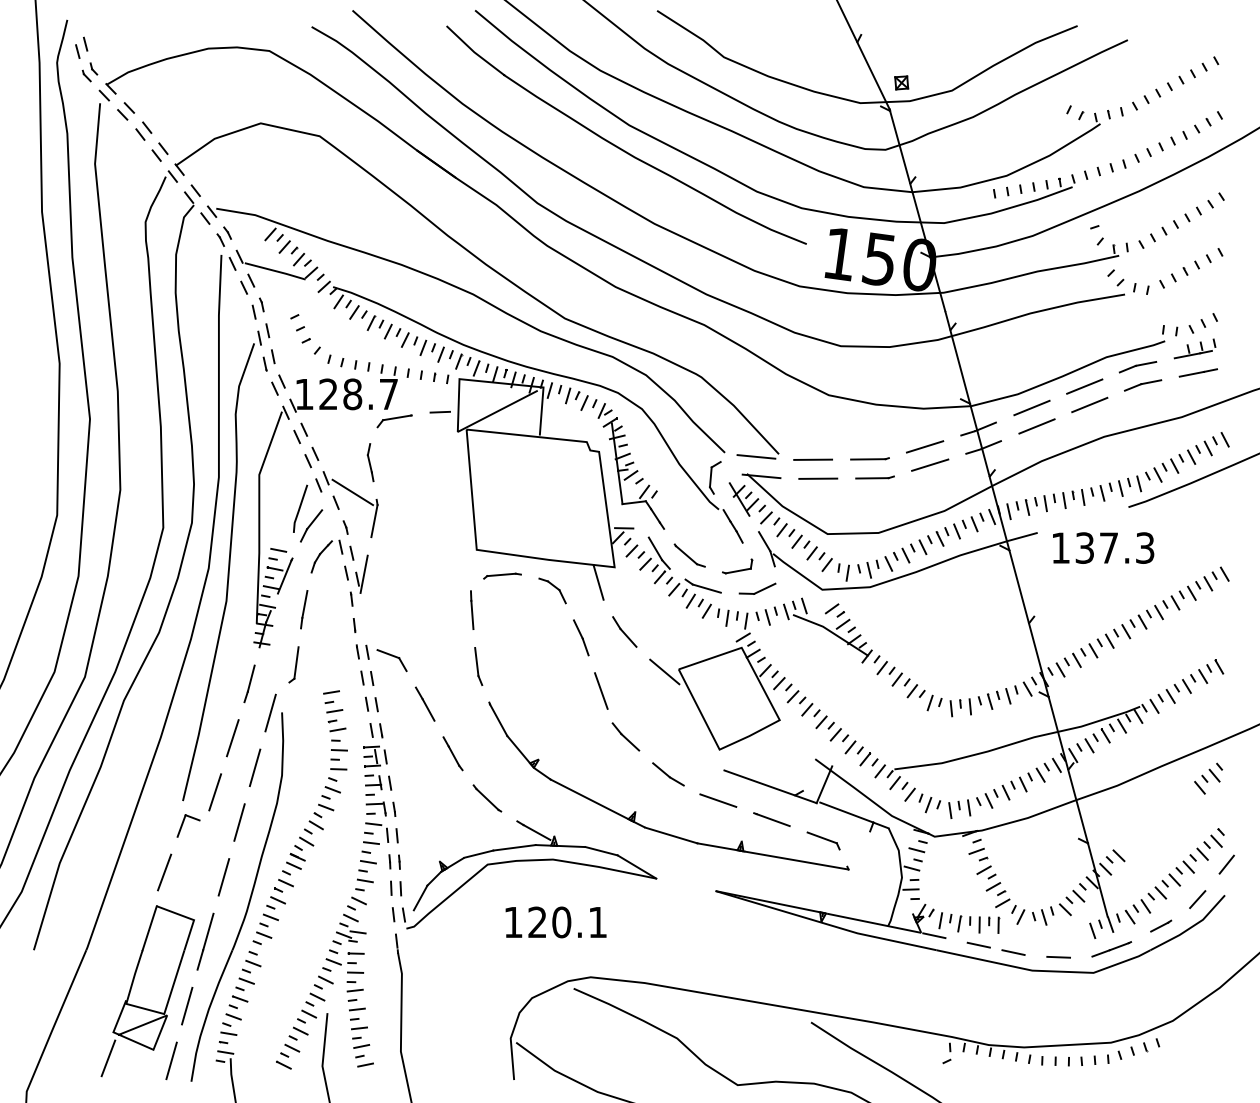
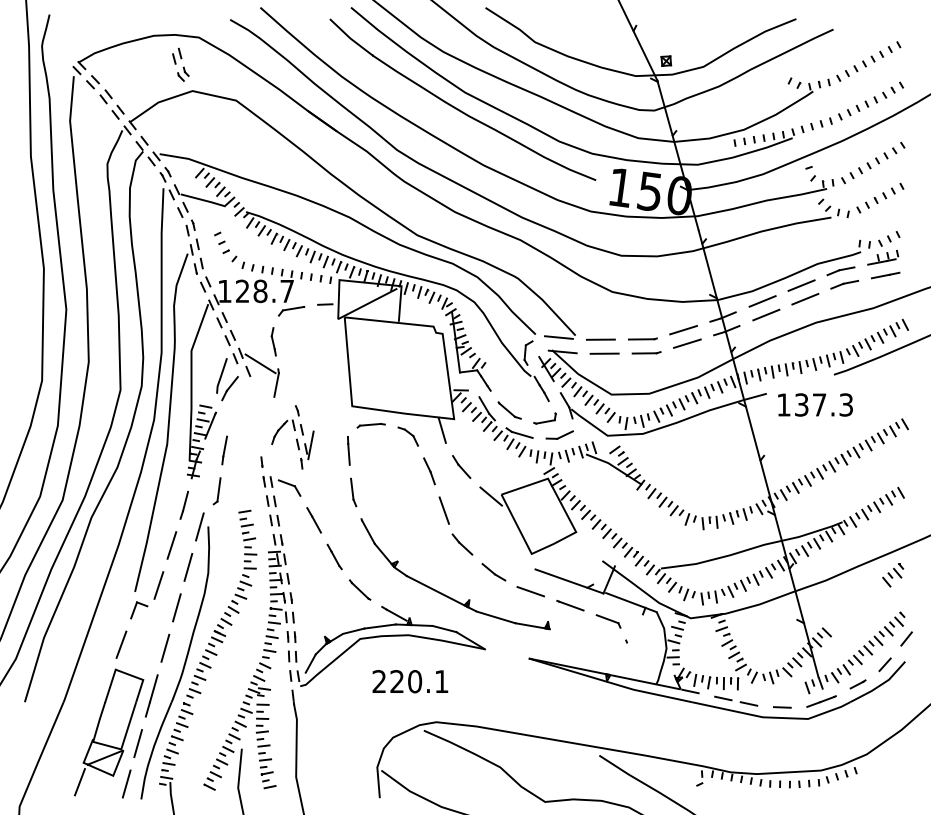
part: (86, 59) -> (180, 64), moved
part: (339, 563) -> (292, 437), moved
line: (796, 859) -> (588, 635), removed
text: (512, 922) -> (378, 681), 120.1 -> 220.1

